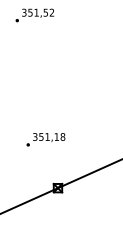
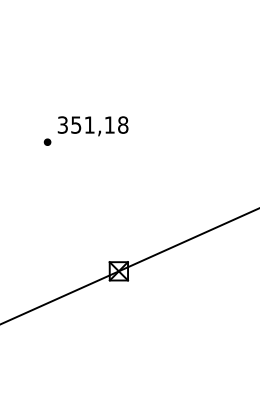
text: (45, 139) -> (85, 130), moved

